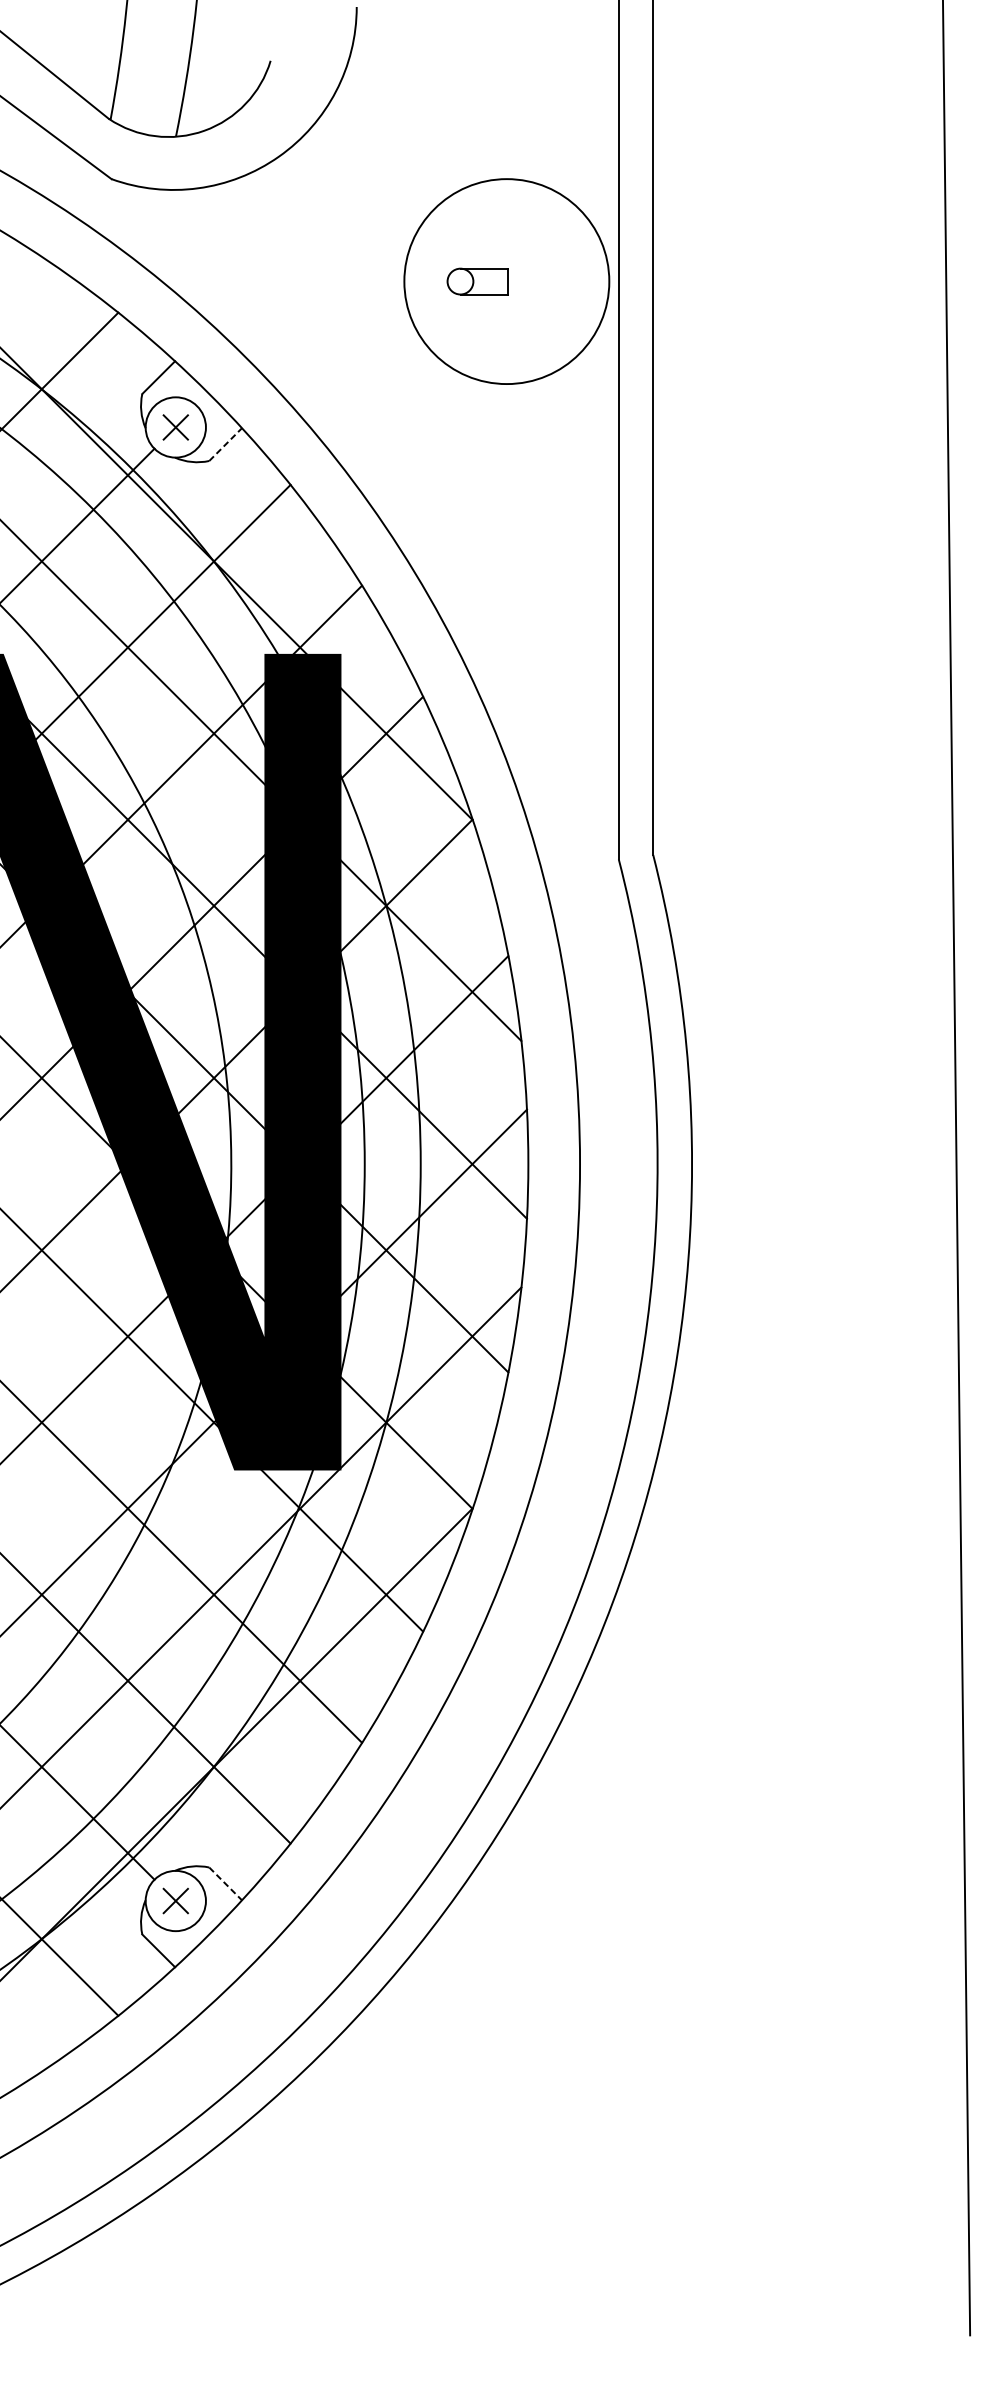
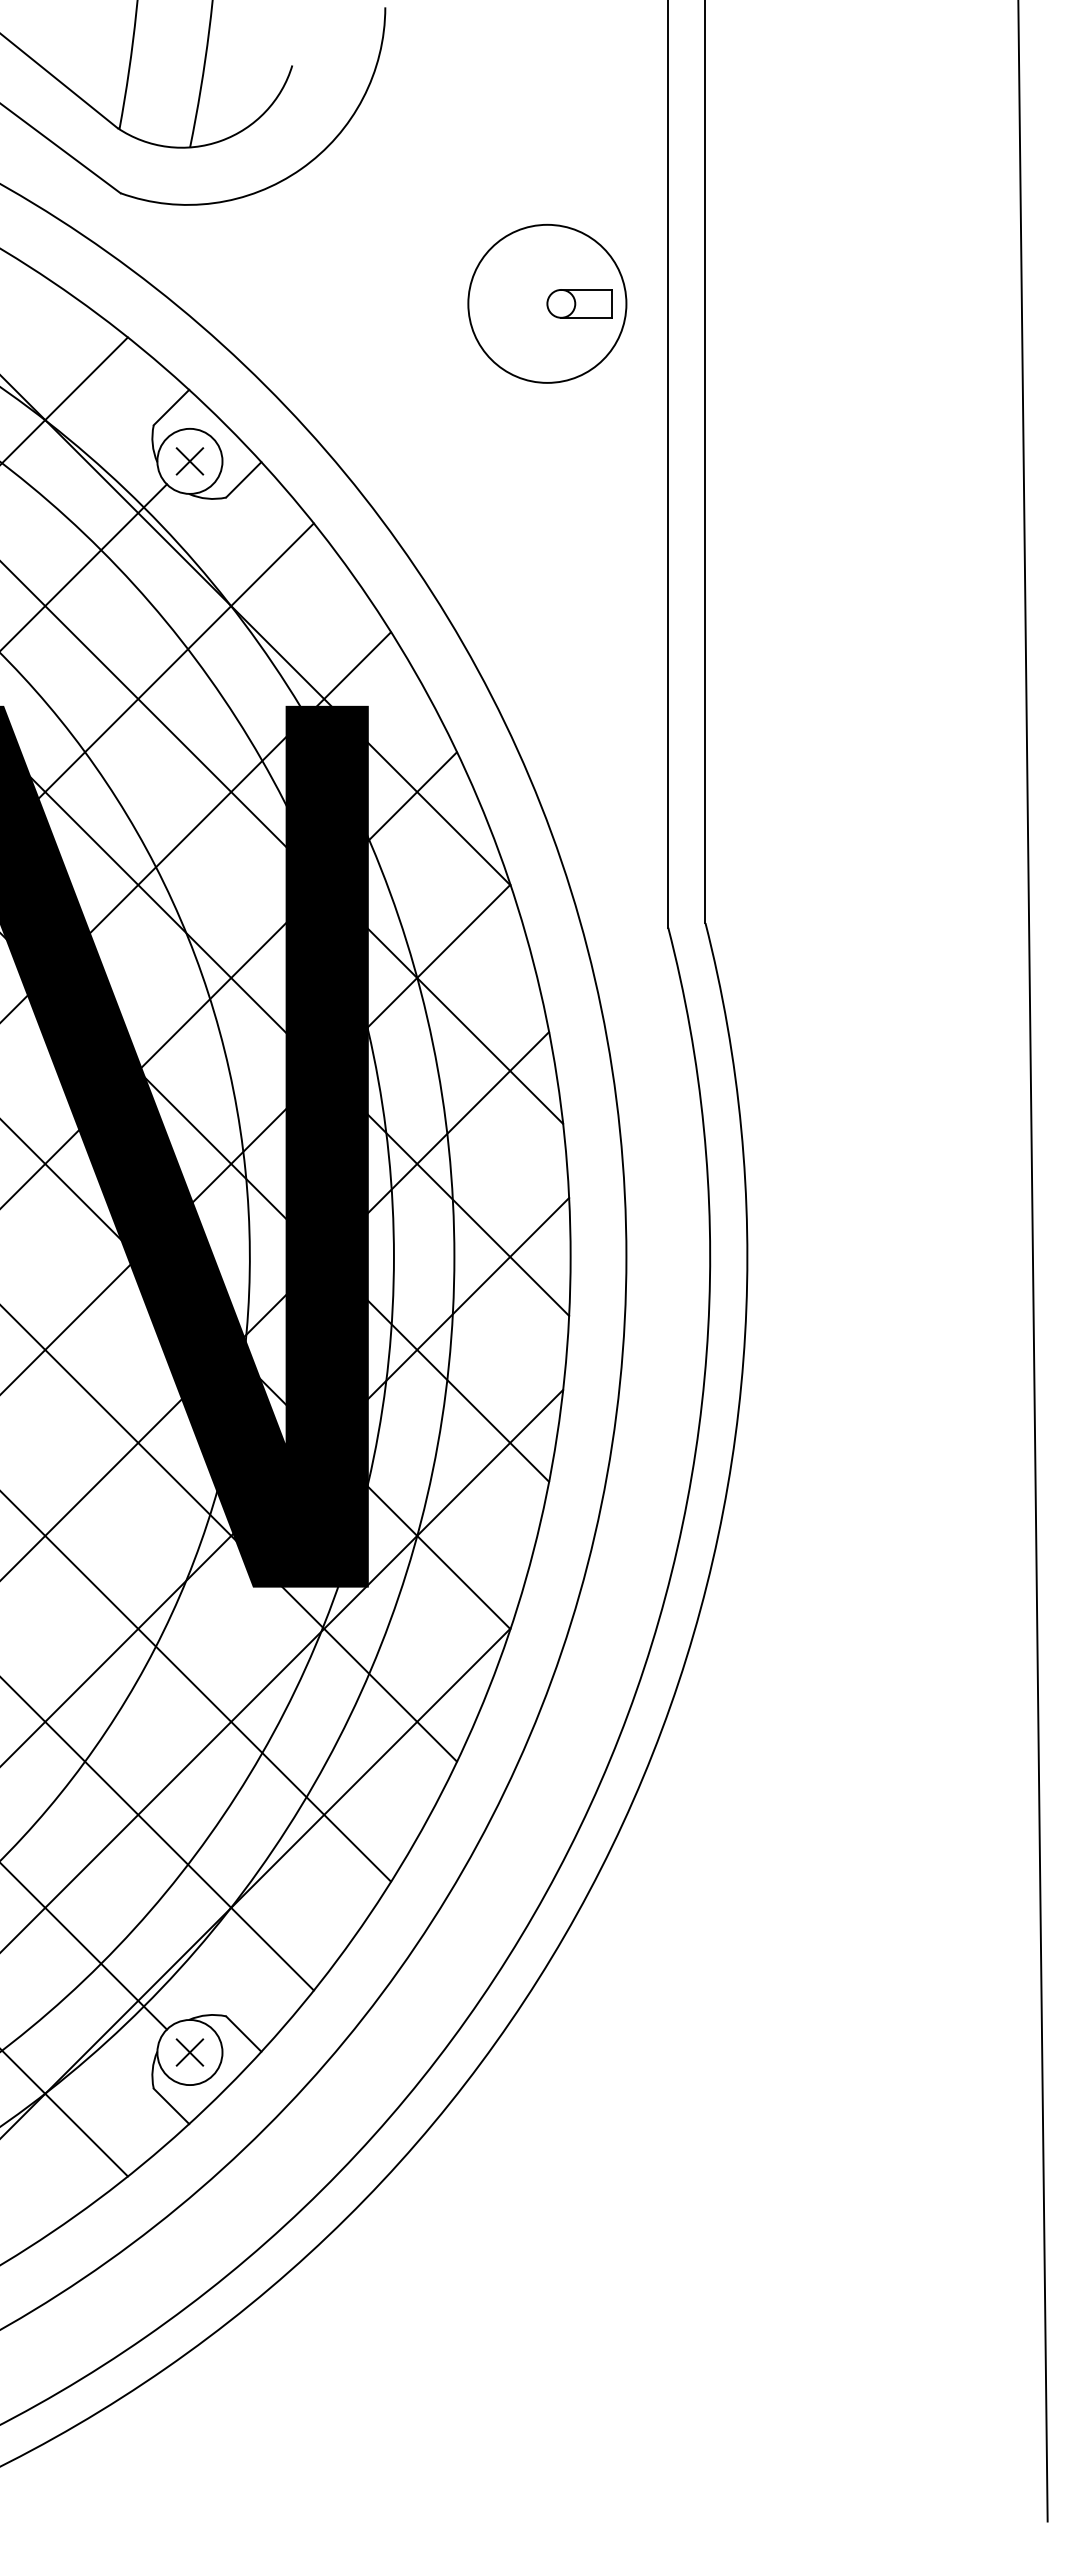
part: (477, 281) -> (579, 303), moved
circle: (506, 281) -> (547, 303), size x0.71
line: (226, 444) -> (244, 479), dashed -> solid
line: (226, 1884) -> (244, 2034), dashed -> solid

